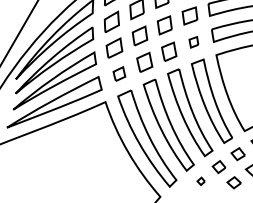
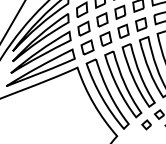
part: (193, 42) -> (141, 24), size x1.67
part: (119, 73) -> (87, 47), size x1.43
part: (200, 181) -> (146, 125), size x1.67

